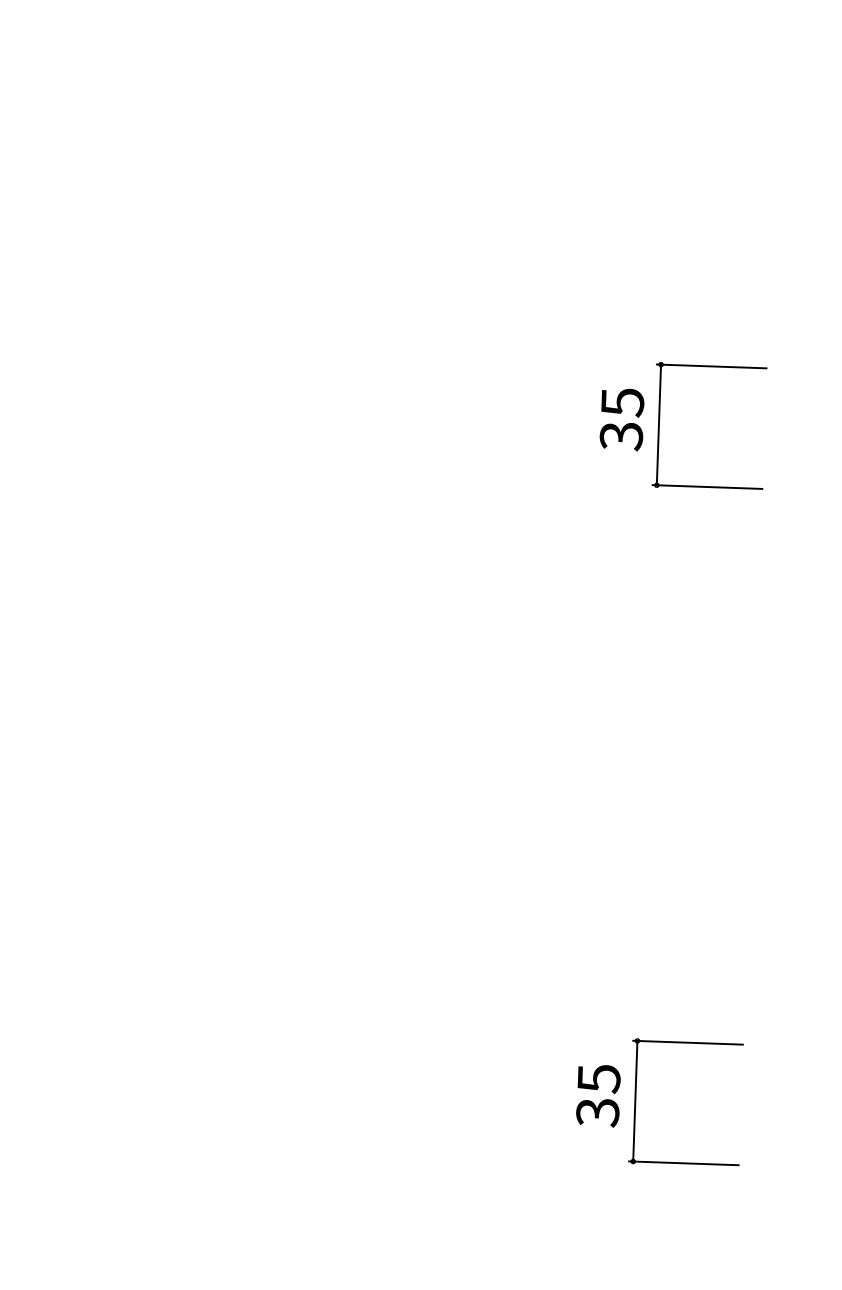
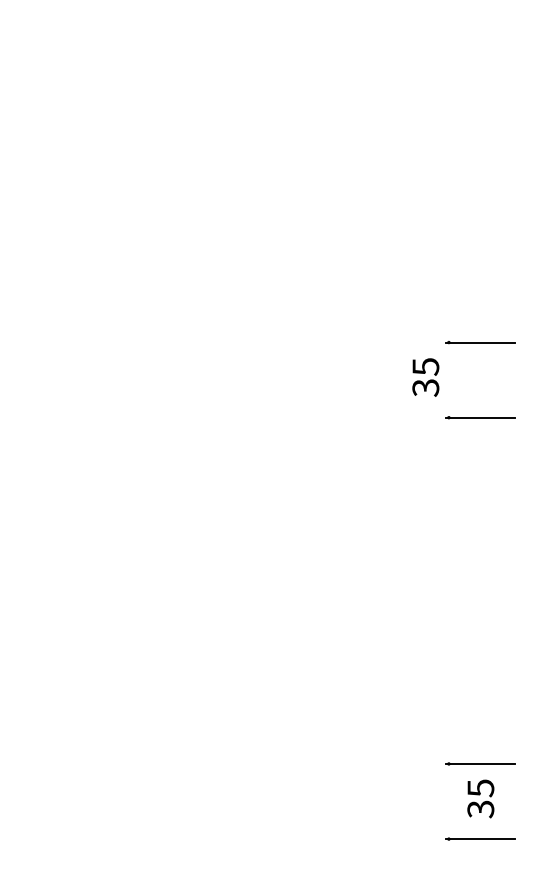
line: (658, 423) -> (448, 379), removed
text: (597, 1095) -> (480, 798), moved
line: (634, 1101) -> (448, 801), removed

